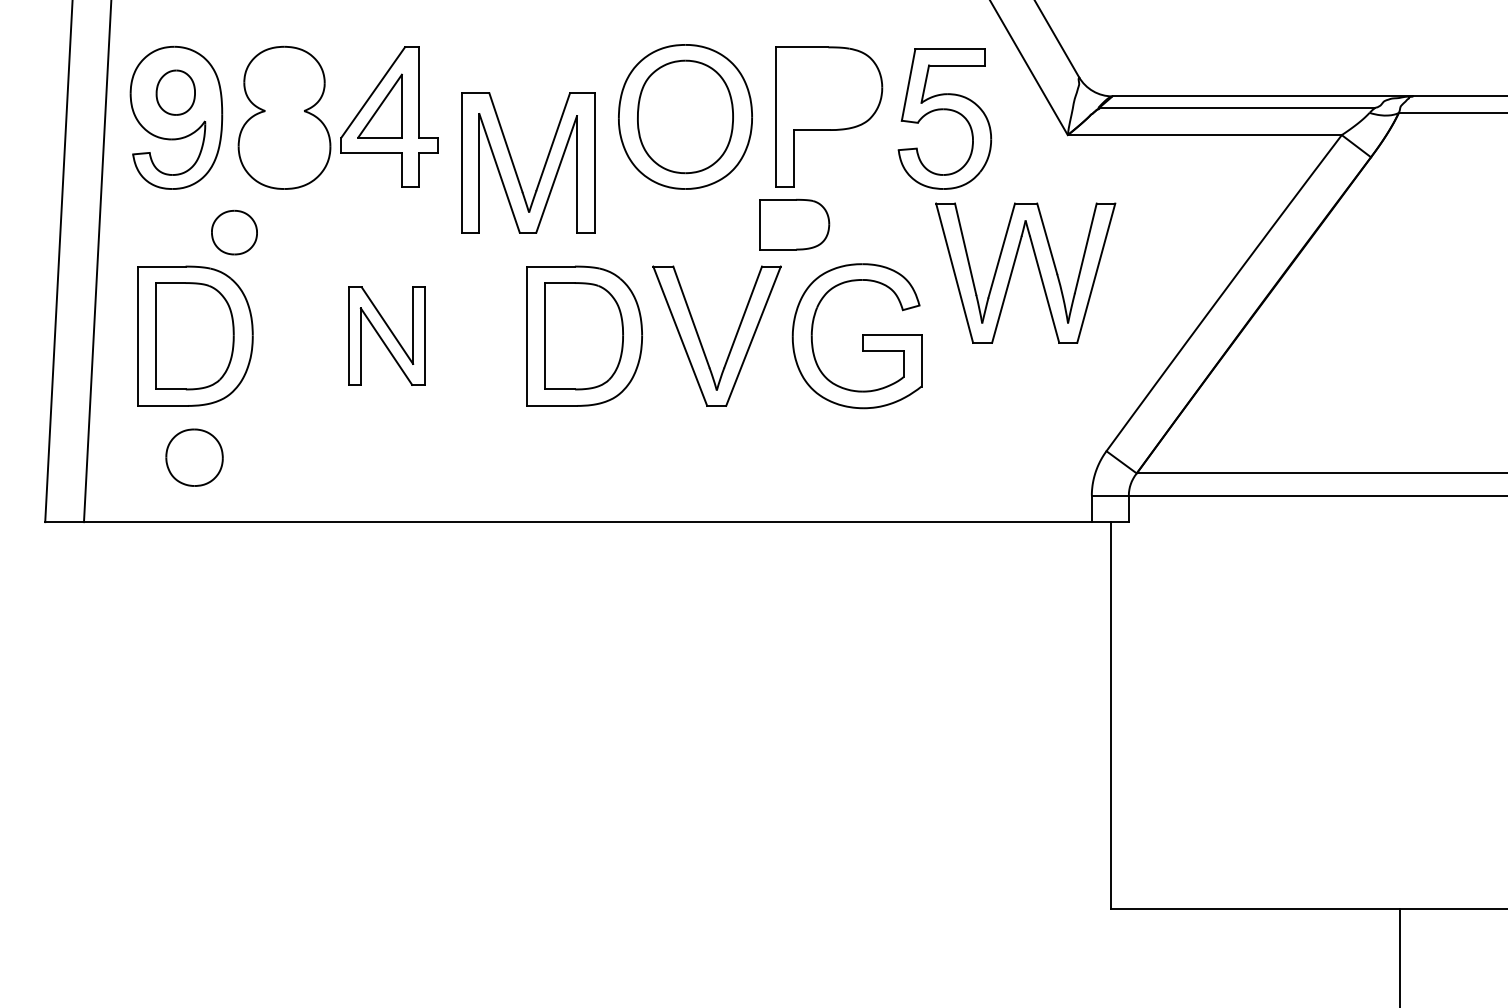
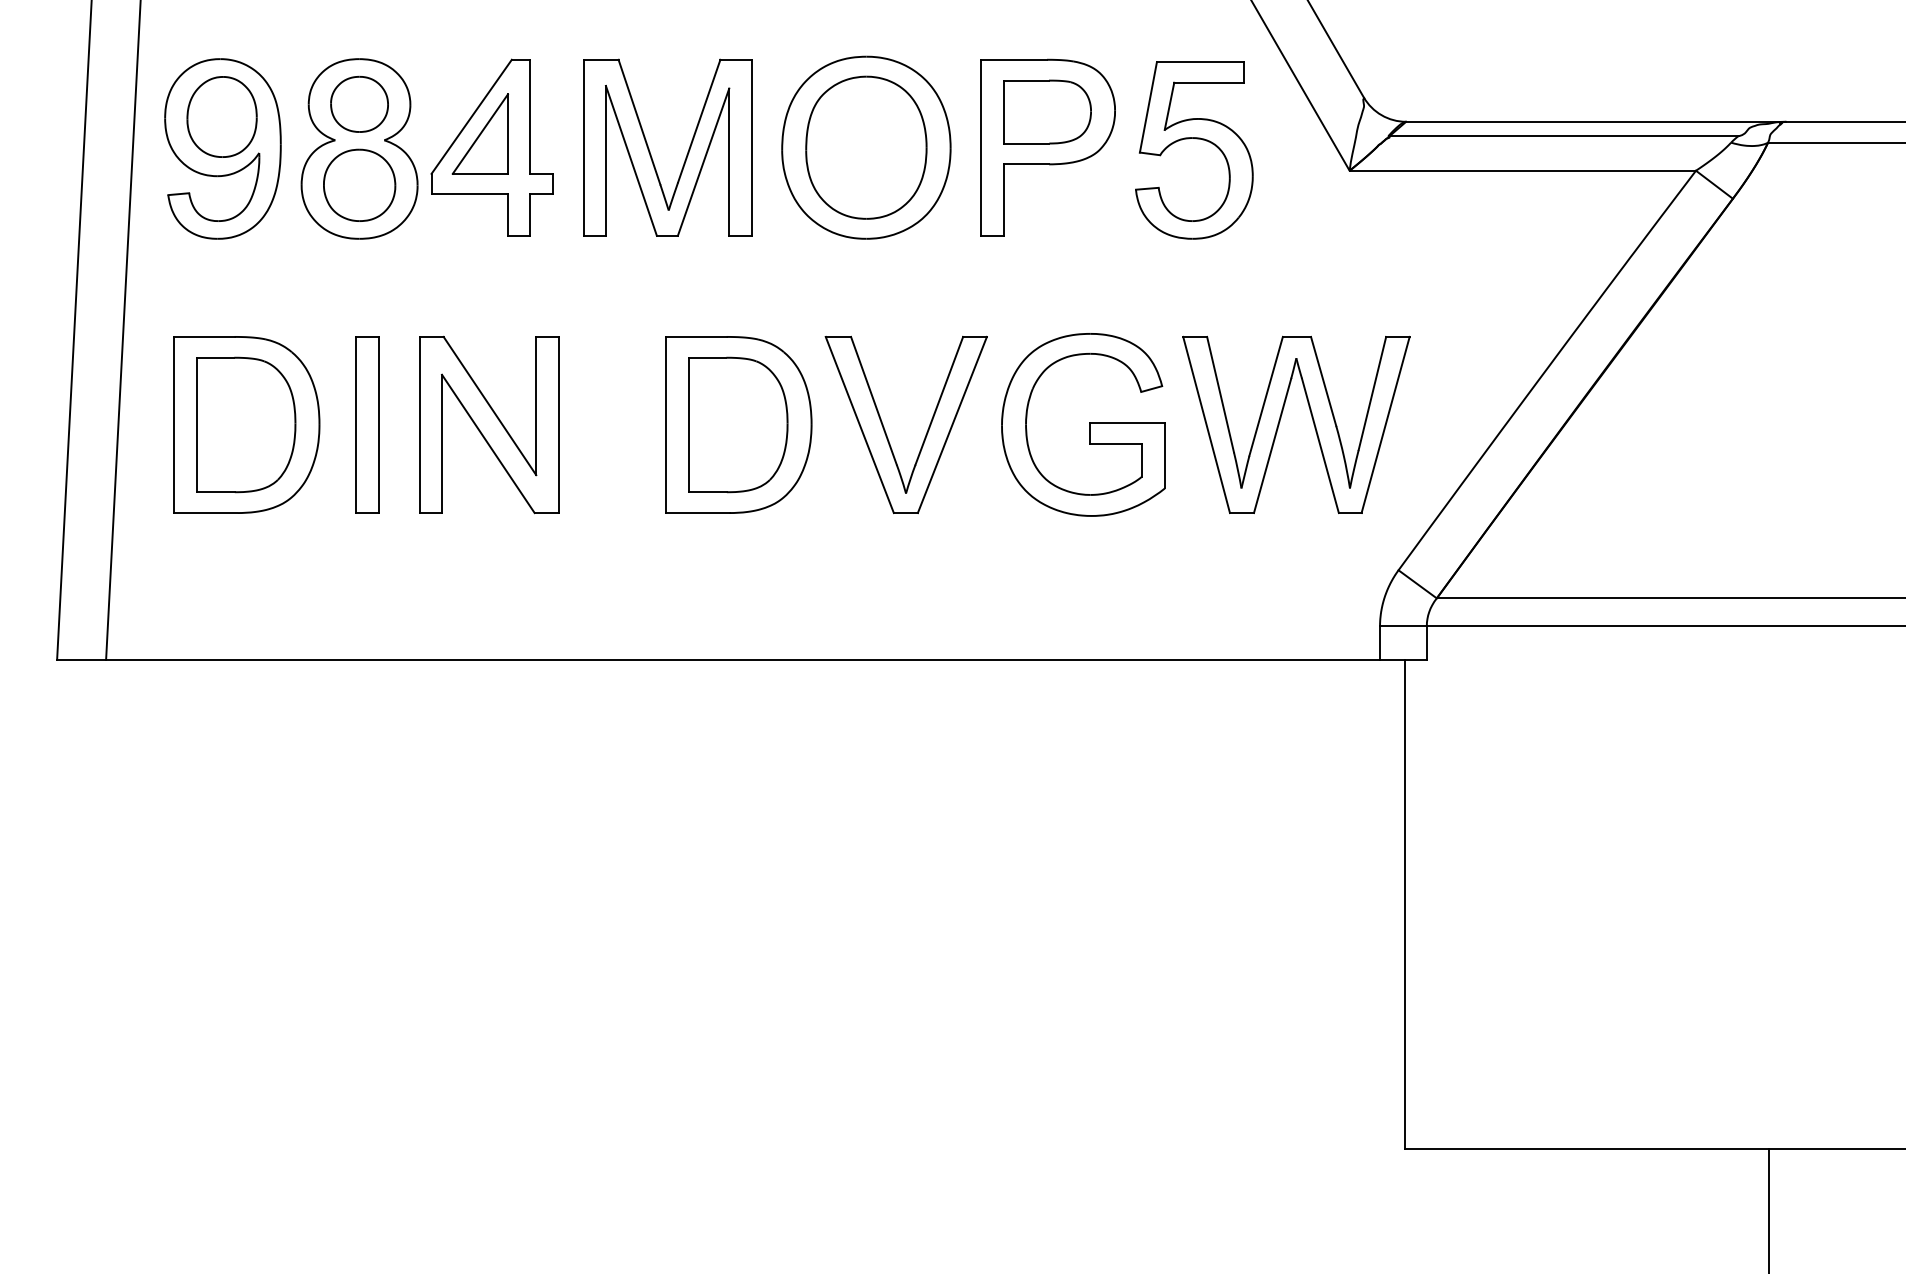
part: (175, 92) -> (221, 116), size x1.43
part: (515, 167) -> (651, 153), moved
part: (794, 224) -> (1047, 111), moved
part: (234, 232) -> (359, 104), moved
part: (1013, 270) -> (1281, 421), moved
part: (386, 335) -> (488, 424), size x1.43
part: (290, 336) -> (367, 425), added
part: (194, 457) -> (359, 185), moved

